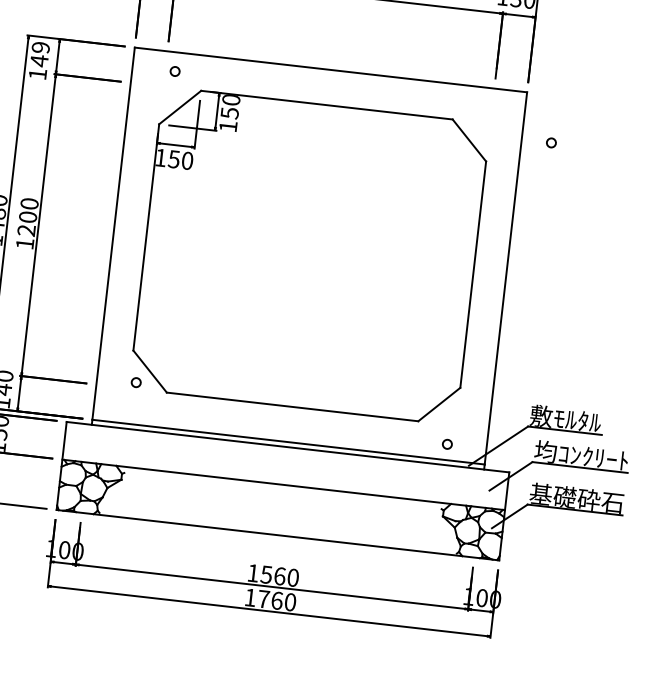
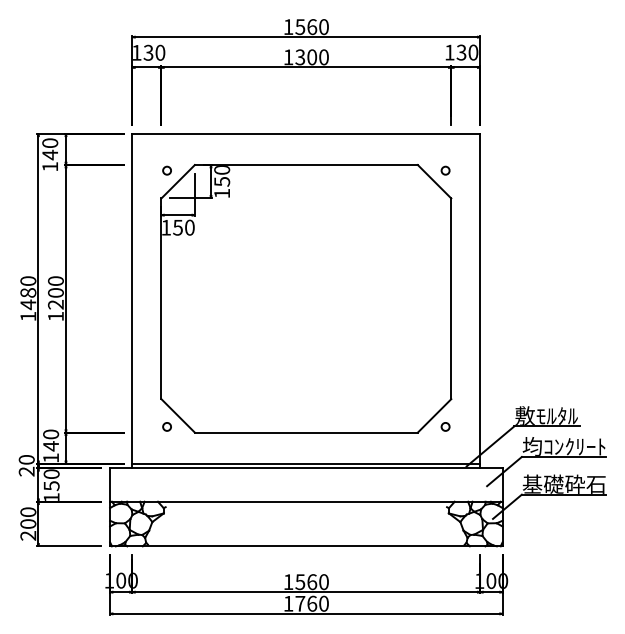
text: (41, 48) -> (50, 143), 149 -> 140
circle: (174, 71) -> (166, 170), moved
circle: (551, 142) -> (445, 170), moved
circle: (447, 443) -> (445, 426), moved

